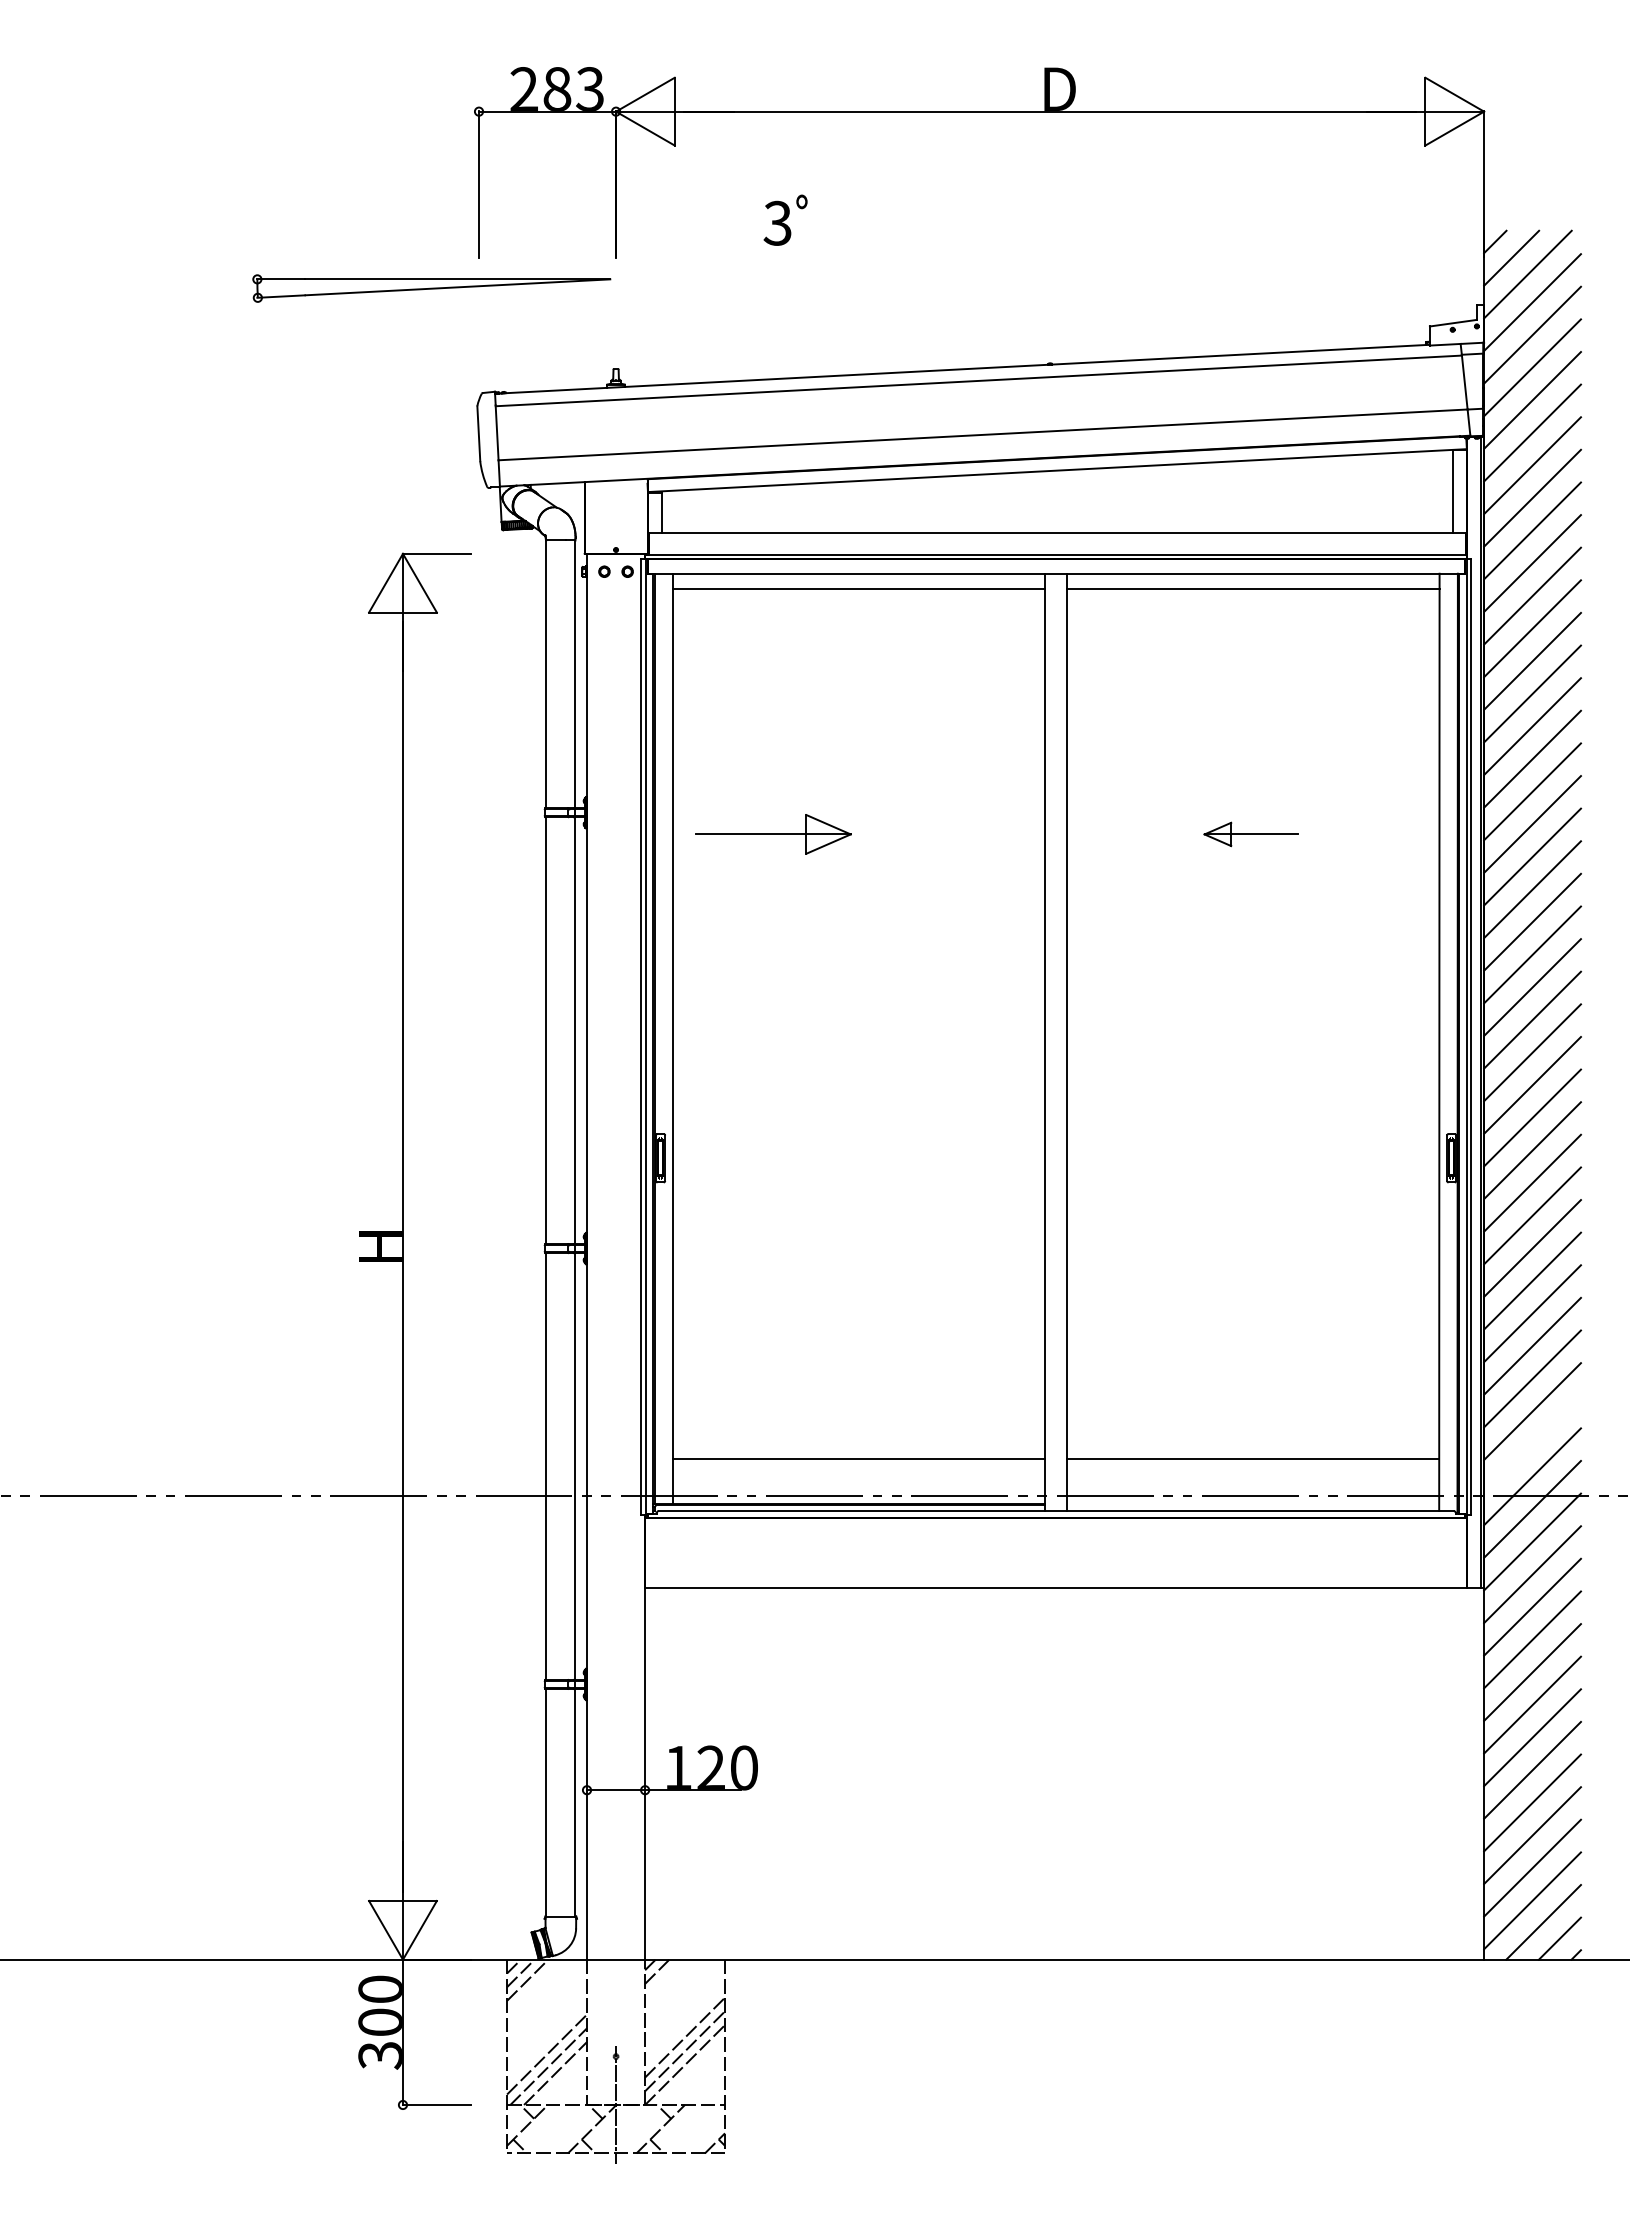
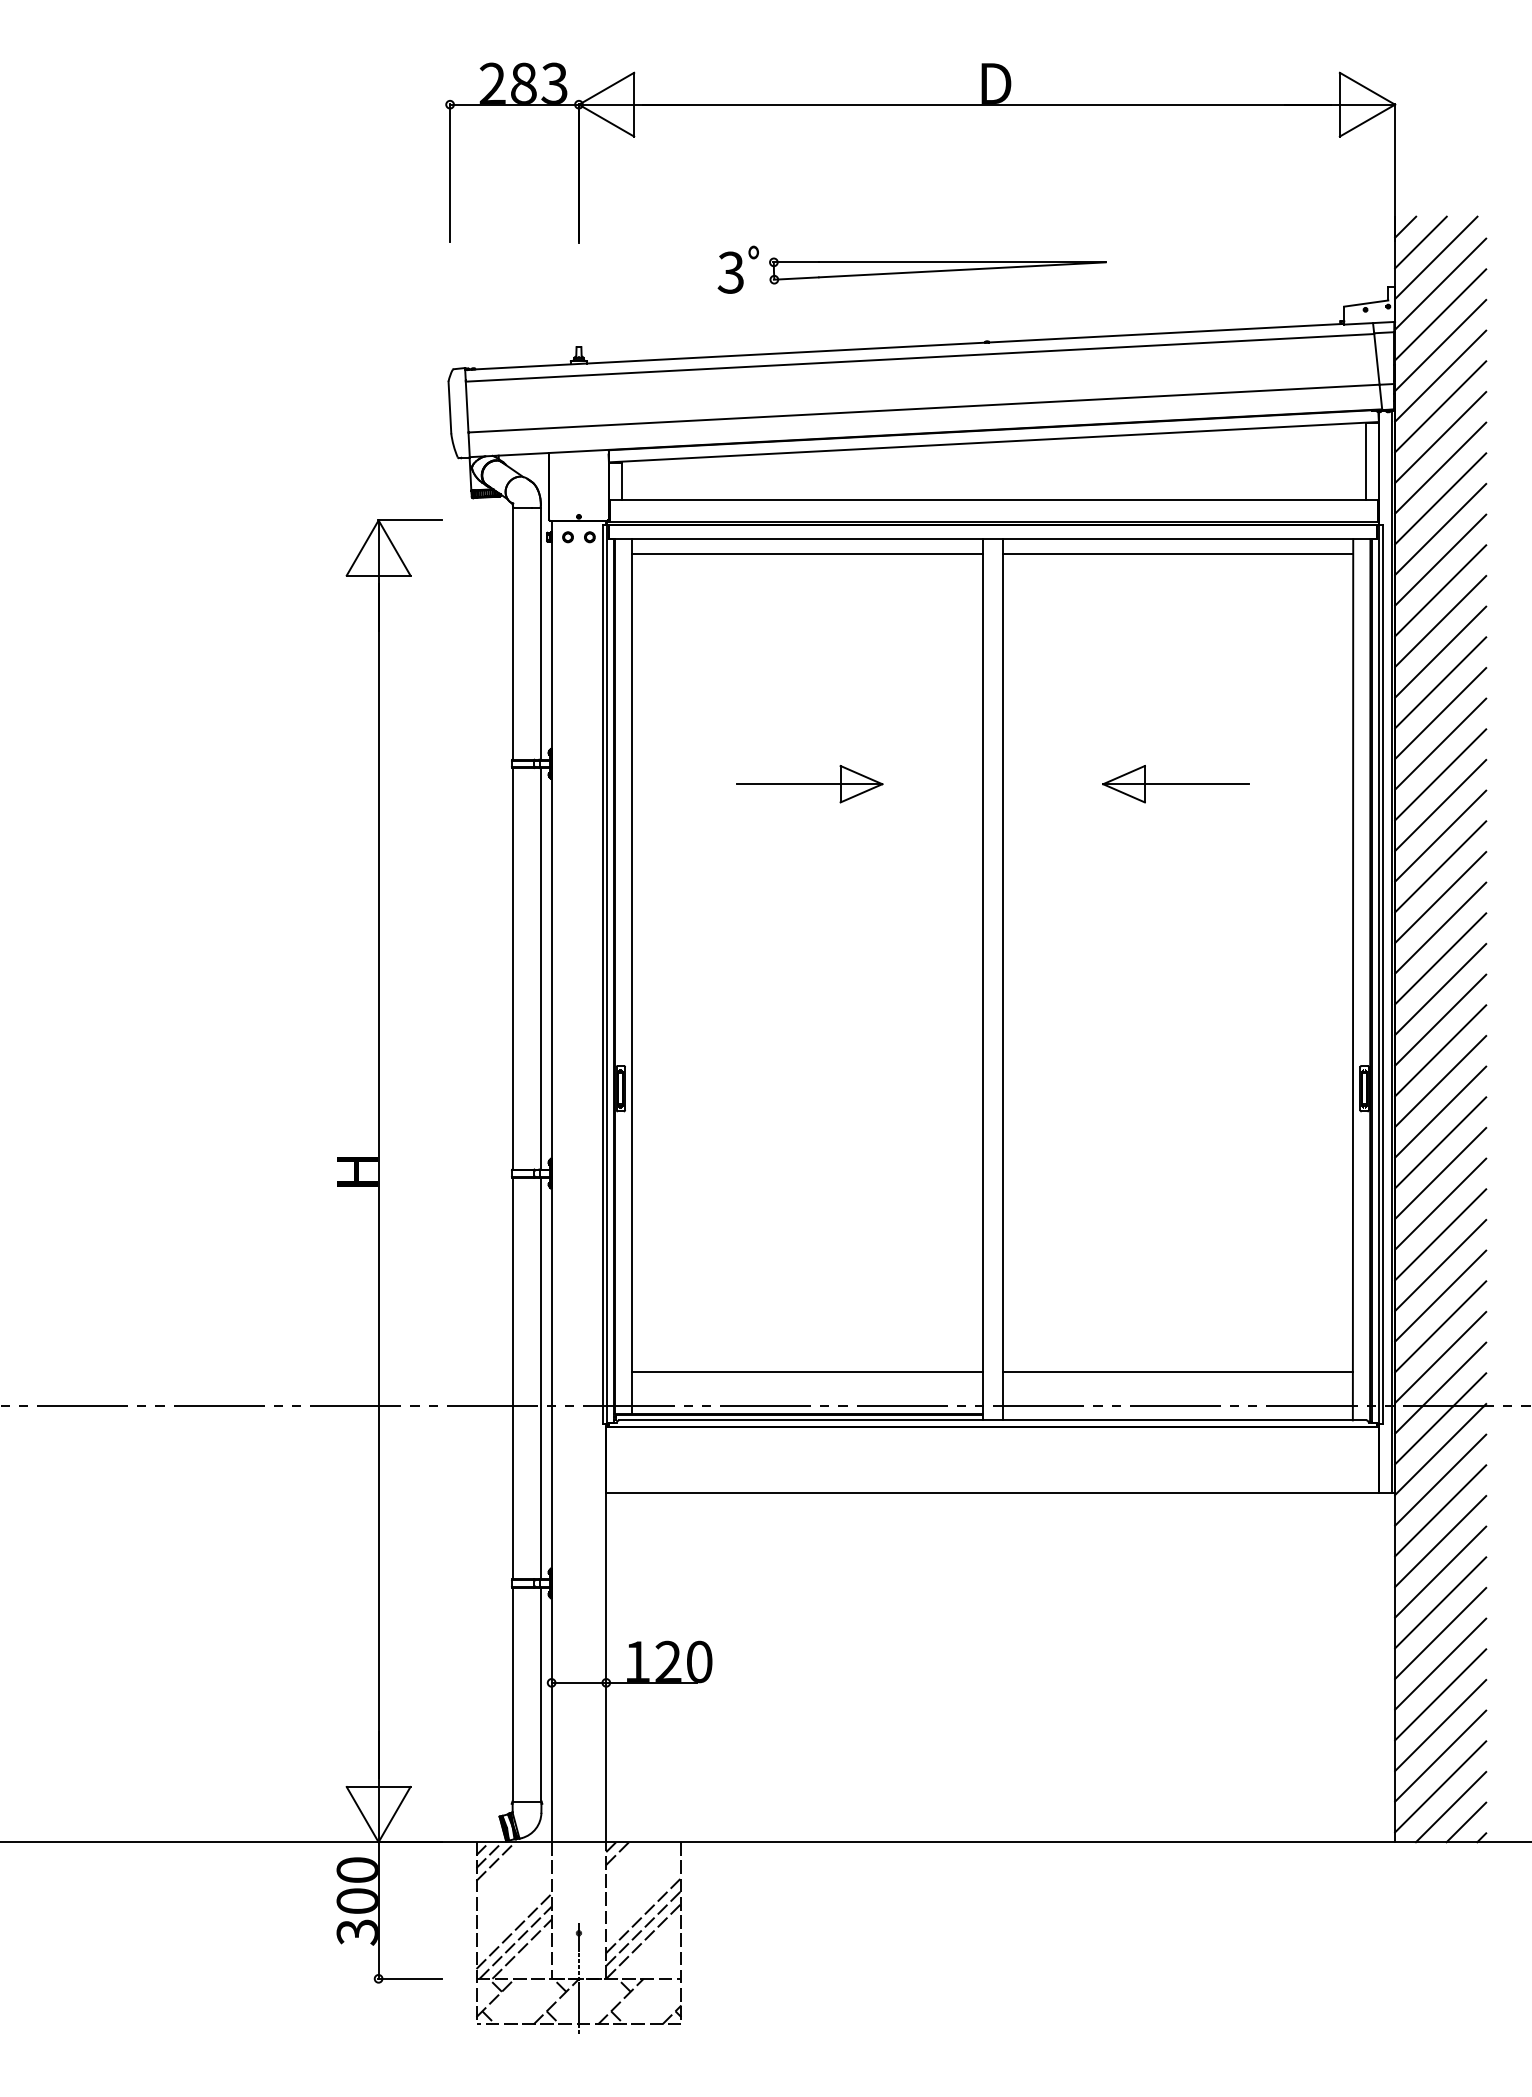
text: (785, 219) -> (738, 269), moved
part: (431, 288) -> (937, 270), moved
part: (773, 834) -> (809, 784), moved
part: (1250, 834) -> (1175, 784), size x1.67
line: (1532, 1443) -> (1440, 1356), added

